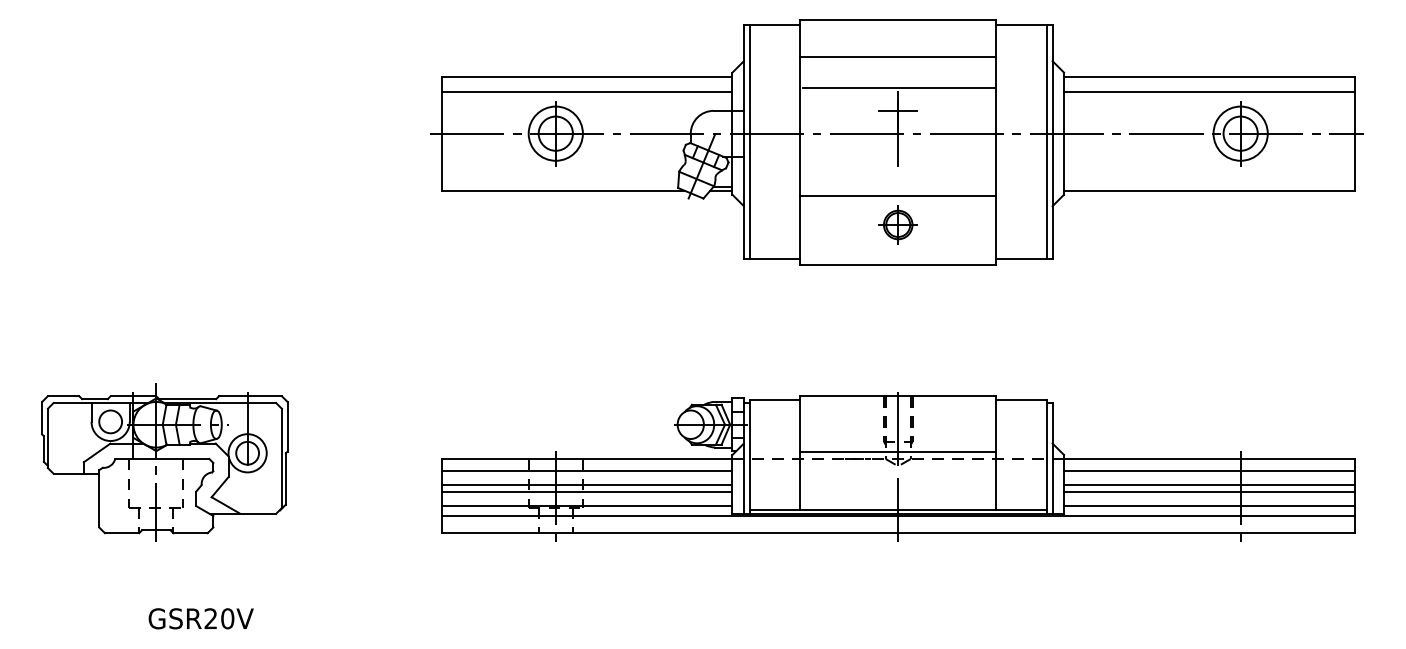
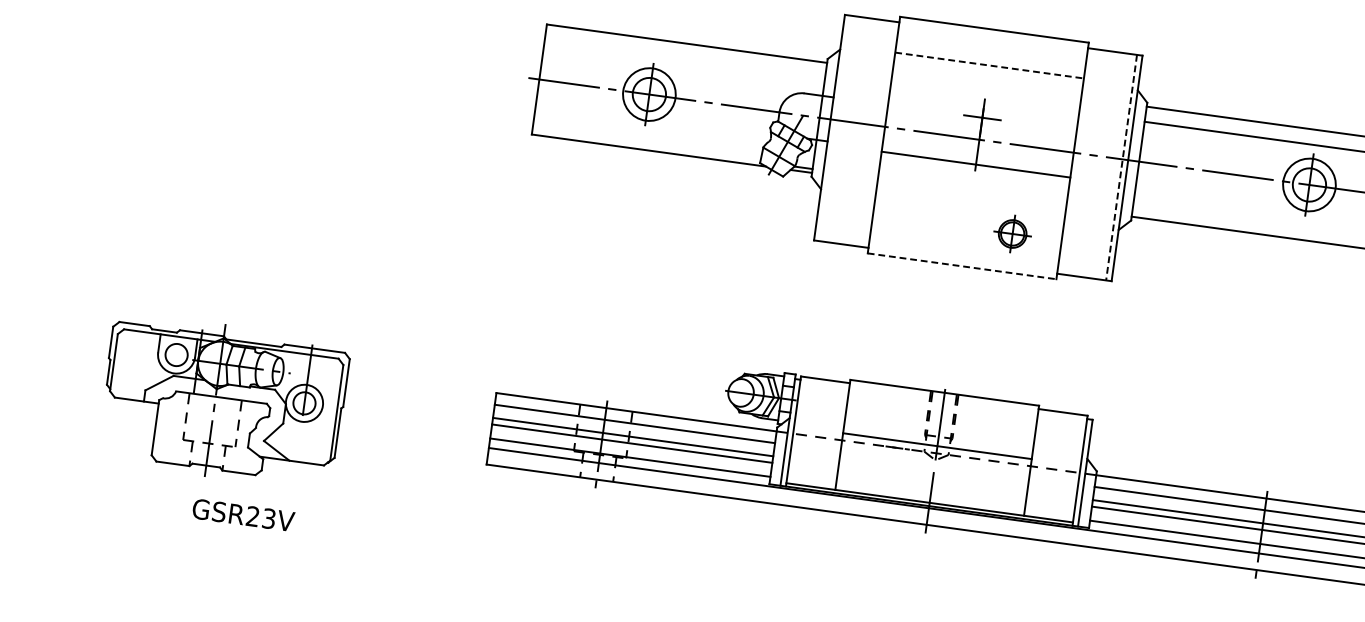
line: (898, 56) -> (989, 65), solid -> dashed
line: (899, 88) -> (986, 96), removed
line: (586, 92) -> (684, 58), removed
line: (749, 142) -> (834, 128), removed
line: (1046, 142) -> (1121, 167), solid -> dashed
line: (898, 196) -> (976, 164), moved
part: (897, 224) -> (1012, 233), moved
line: (898, 264) -> (962, 265), solid -> dashed
part: (164, 462) -> (223, 401), moved
text: (227, 618) -> (268, 518), GSR20V -> GSR23V

